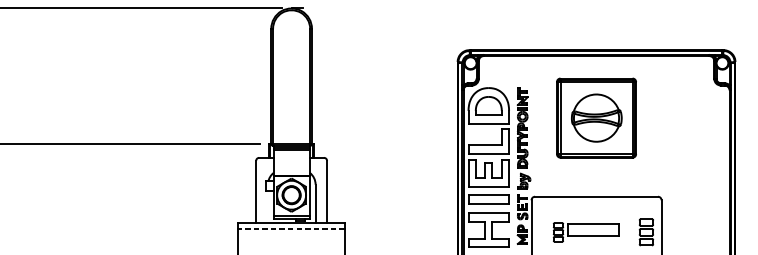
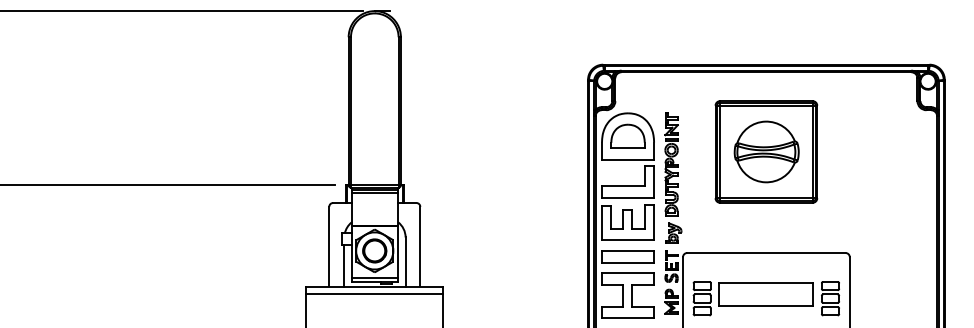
line: (268, 206) -> (344, 265), added
line: (291, 229) -> (374, 294), dashed -> solid
part: (585, 232) -> (752, 298), size x1.43

